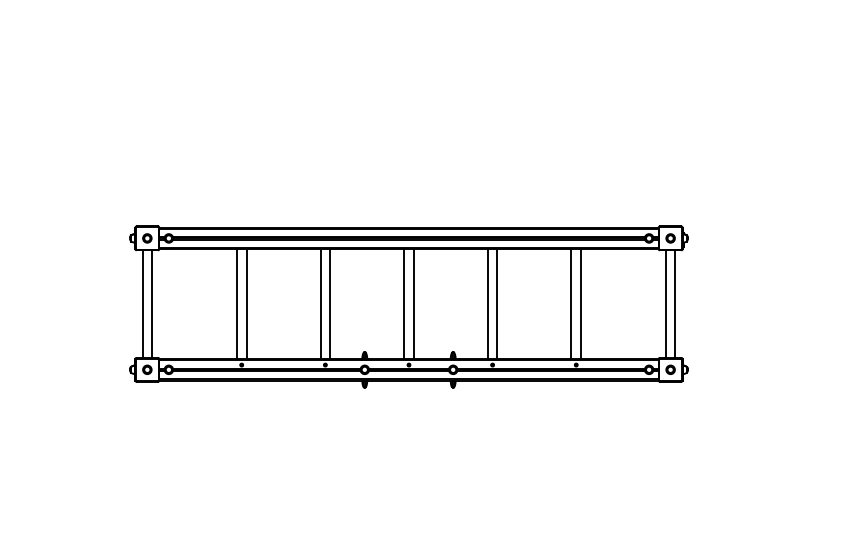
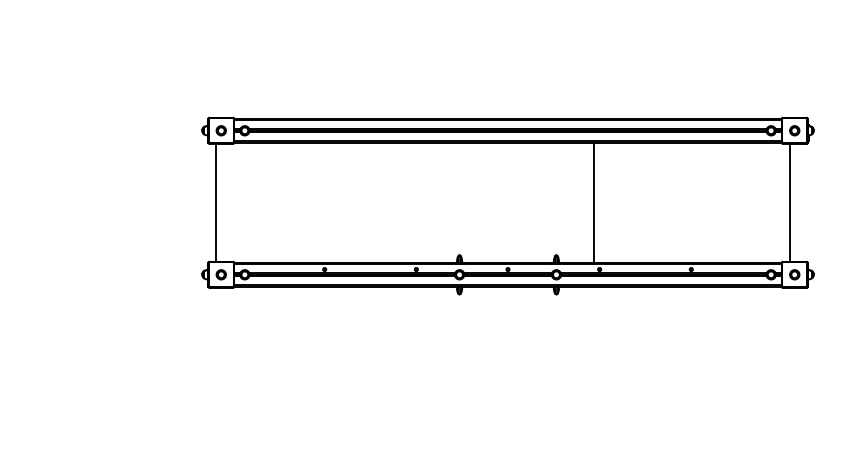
line: (152, 303) -> (226, 202), removed
line: (675, 303) -> (800, 202), removed
line: (236, 304) -> (318, 203), removed
line: (246, 304) -> (329, 203), removed
line: (320, 304) -> (411, 203), removed
line: (330, 304) -> (421, 203), removed
line: (404, 304) -> (503, 203), removed
line: (413, 304) -> (512, 203), removed
line: (497, 304) -> (605, 203), removed
line: (571, 304) -> (686, 203), removed
line: (581, 304) -> (697, 203), removed

